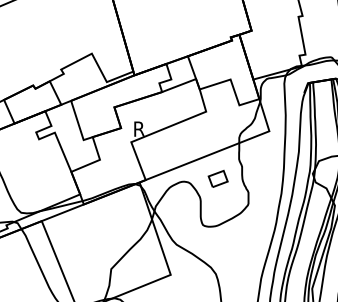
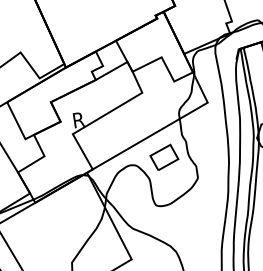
part: (217, 178) -> (163, 157), size x1.43

